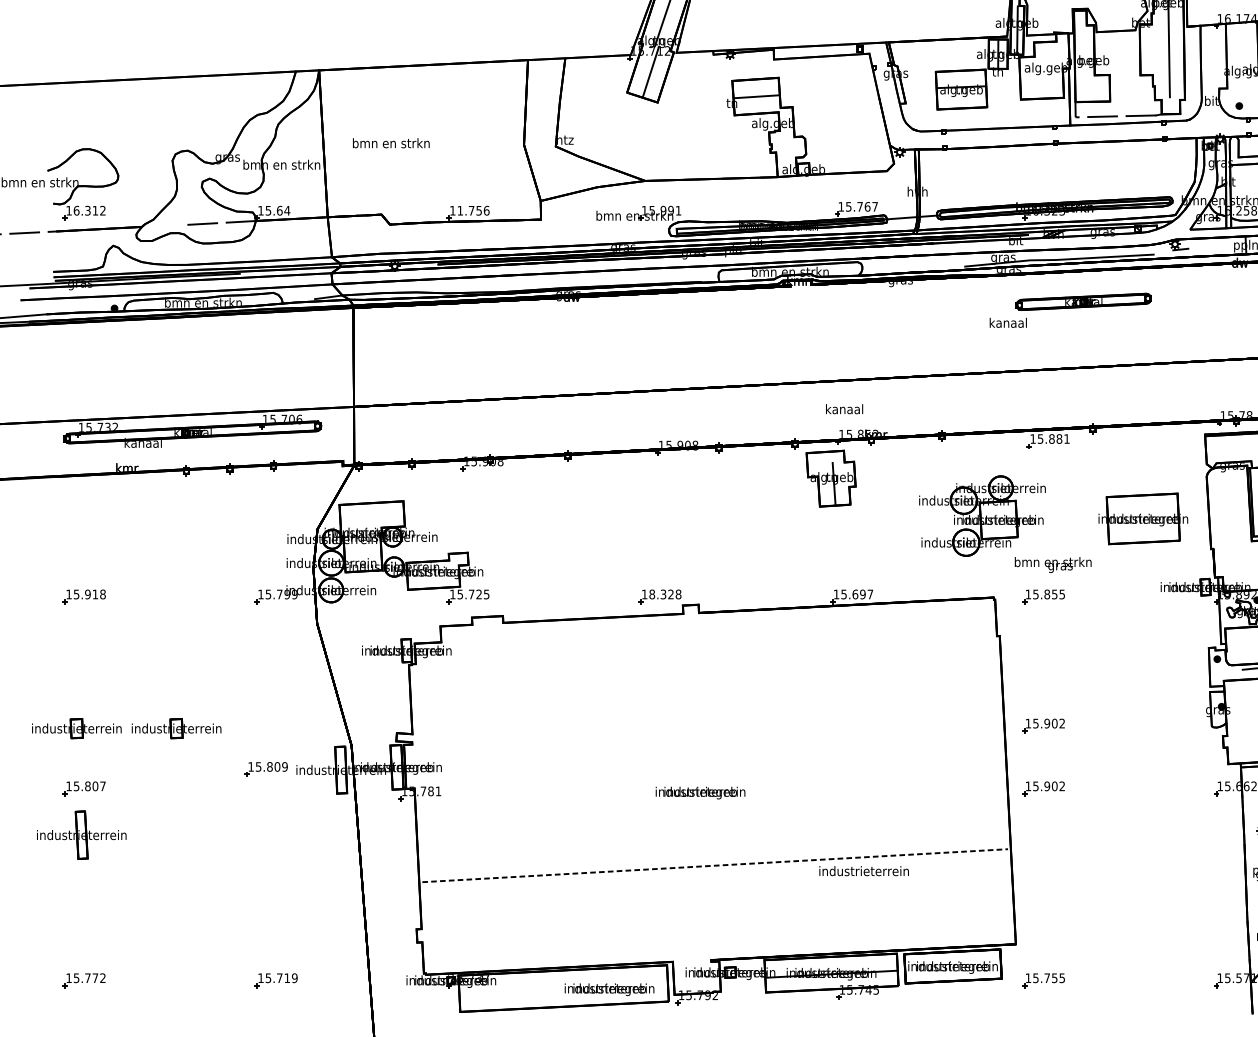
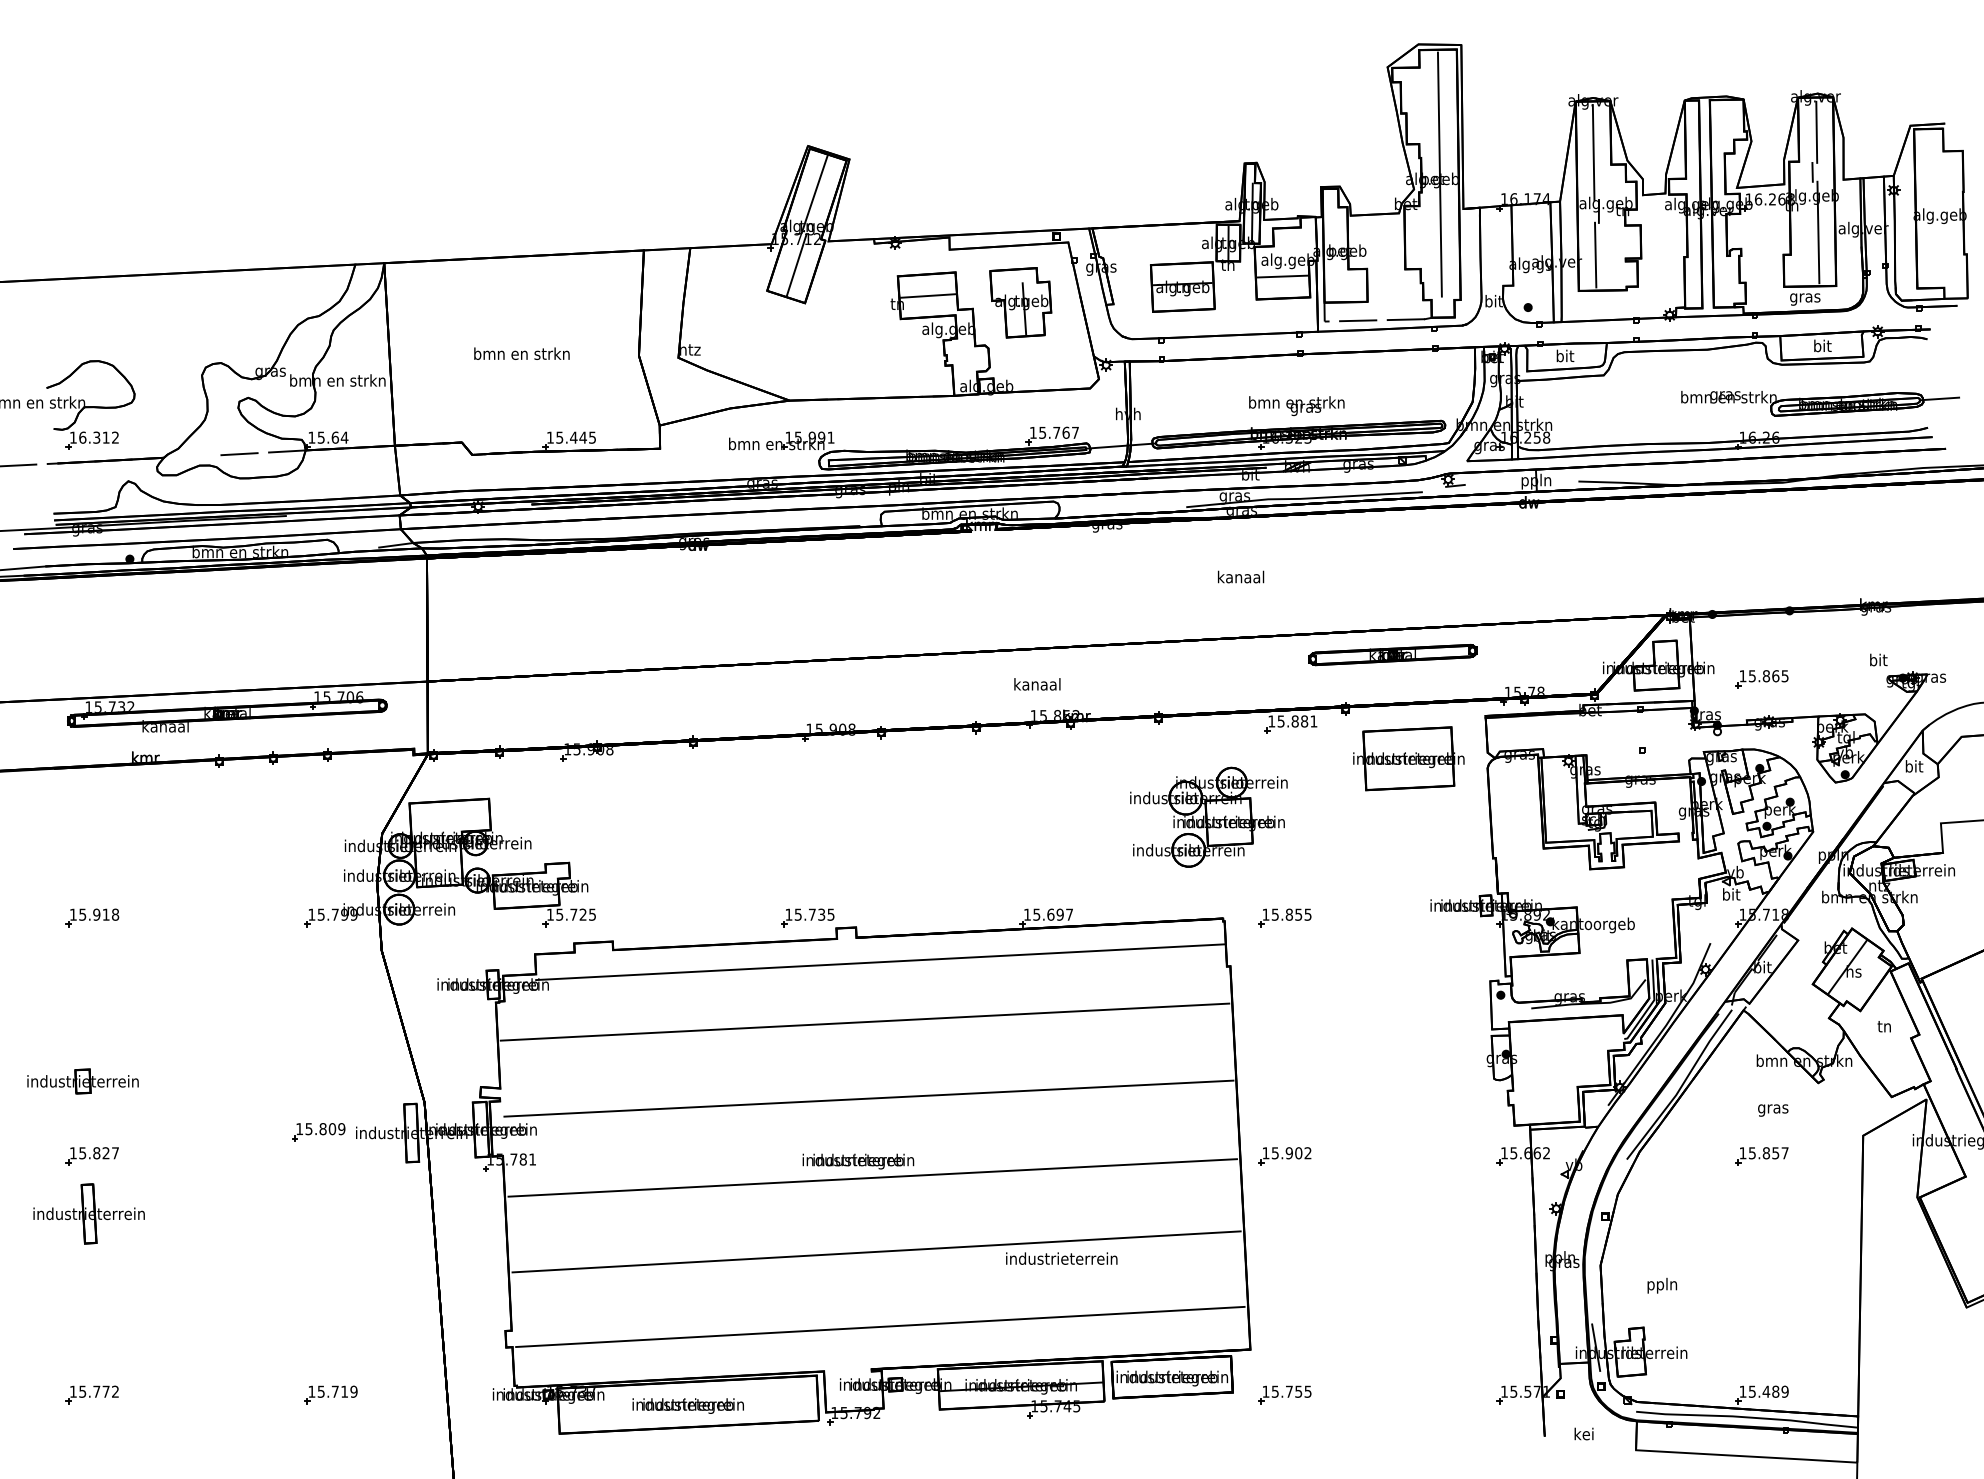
line: (1041, 81) -> (1282, 276), added
text: (390, 143) -> (521, 353), moved
text: (473, 210) -> (576, 437), 11.756 -> 15.445
part: (1083, 302) -> (1392, 655), moved
part: (830, 478) -> (1020, 302), moved
part: (1143, 518) -> (1408, 758), moved
text: (1052, 565) -> (1296, 406), moved
text: (665, 594) -> (814, 914), 18.328 -> 15.735
line: (718, 632) -> (880, 962), added
line: (705, 680) -> (864, 1021), added
part: (1043, 726) -> (1284, 1078), removed
part: (176, 728) -> (206, 1081), removed
line: (708, 742) -> (868, 1098), added
text: (94, 786) -> (105, 1153), 15.807 -> 15.827
line: (711, 805) -> (872, 1177), added
line: (715, 865) -> (876, 1251), dashed -> solid
line: (718, 925) -> (880, 1326), added
text: (608, 989) -> (687, 1405), moved

